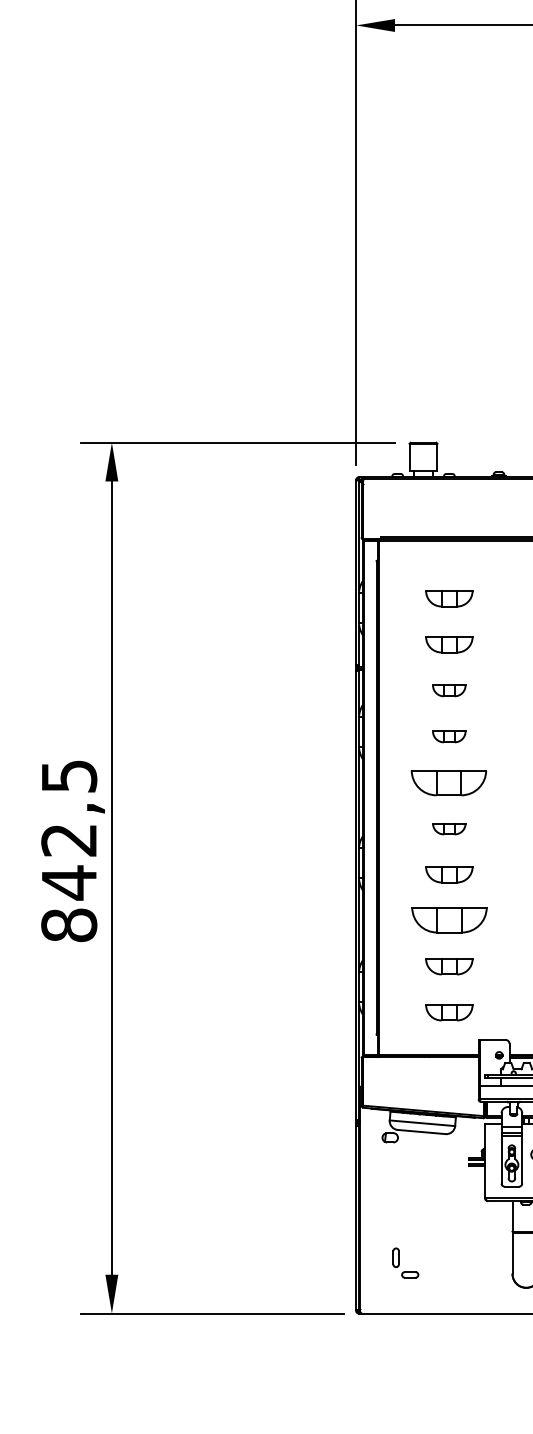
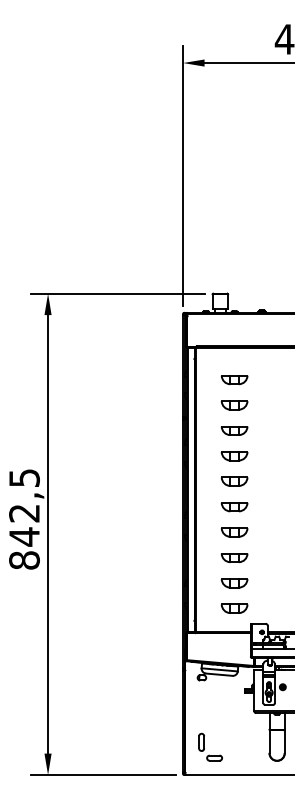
part: (449, 690) -> (234, 430), size x1.43
part: (449, 737) -> (234, 456), size x1.43
part: (449, 782) -> (234, 481), size x0.62
part: (449, 829) -> (234, 507), size x1.43
part: (449, 921) -> (234, 558), size x0.62
part: (405, 1261) -> (210, 746), size x1.67

